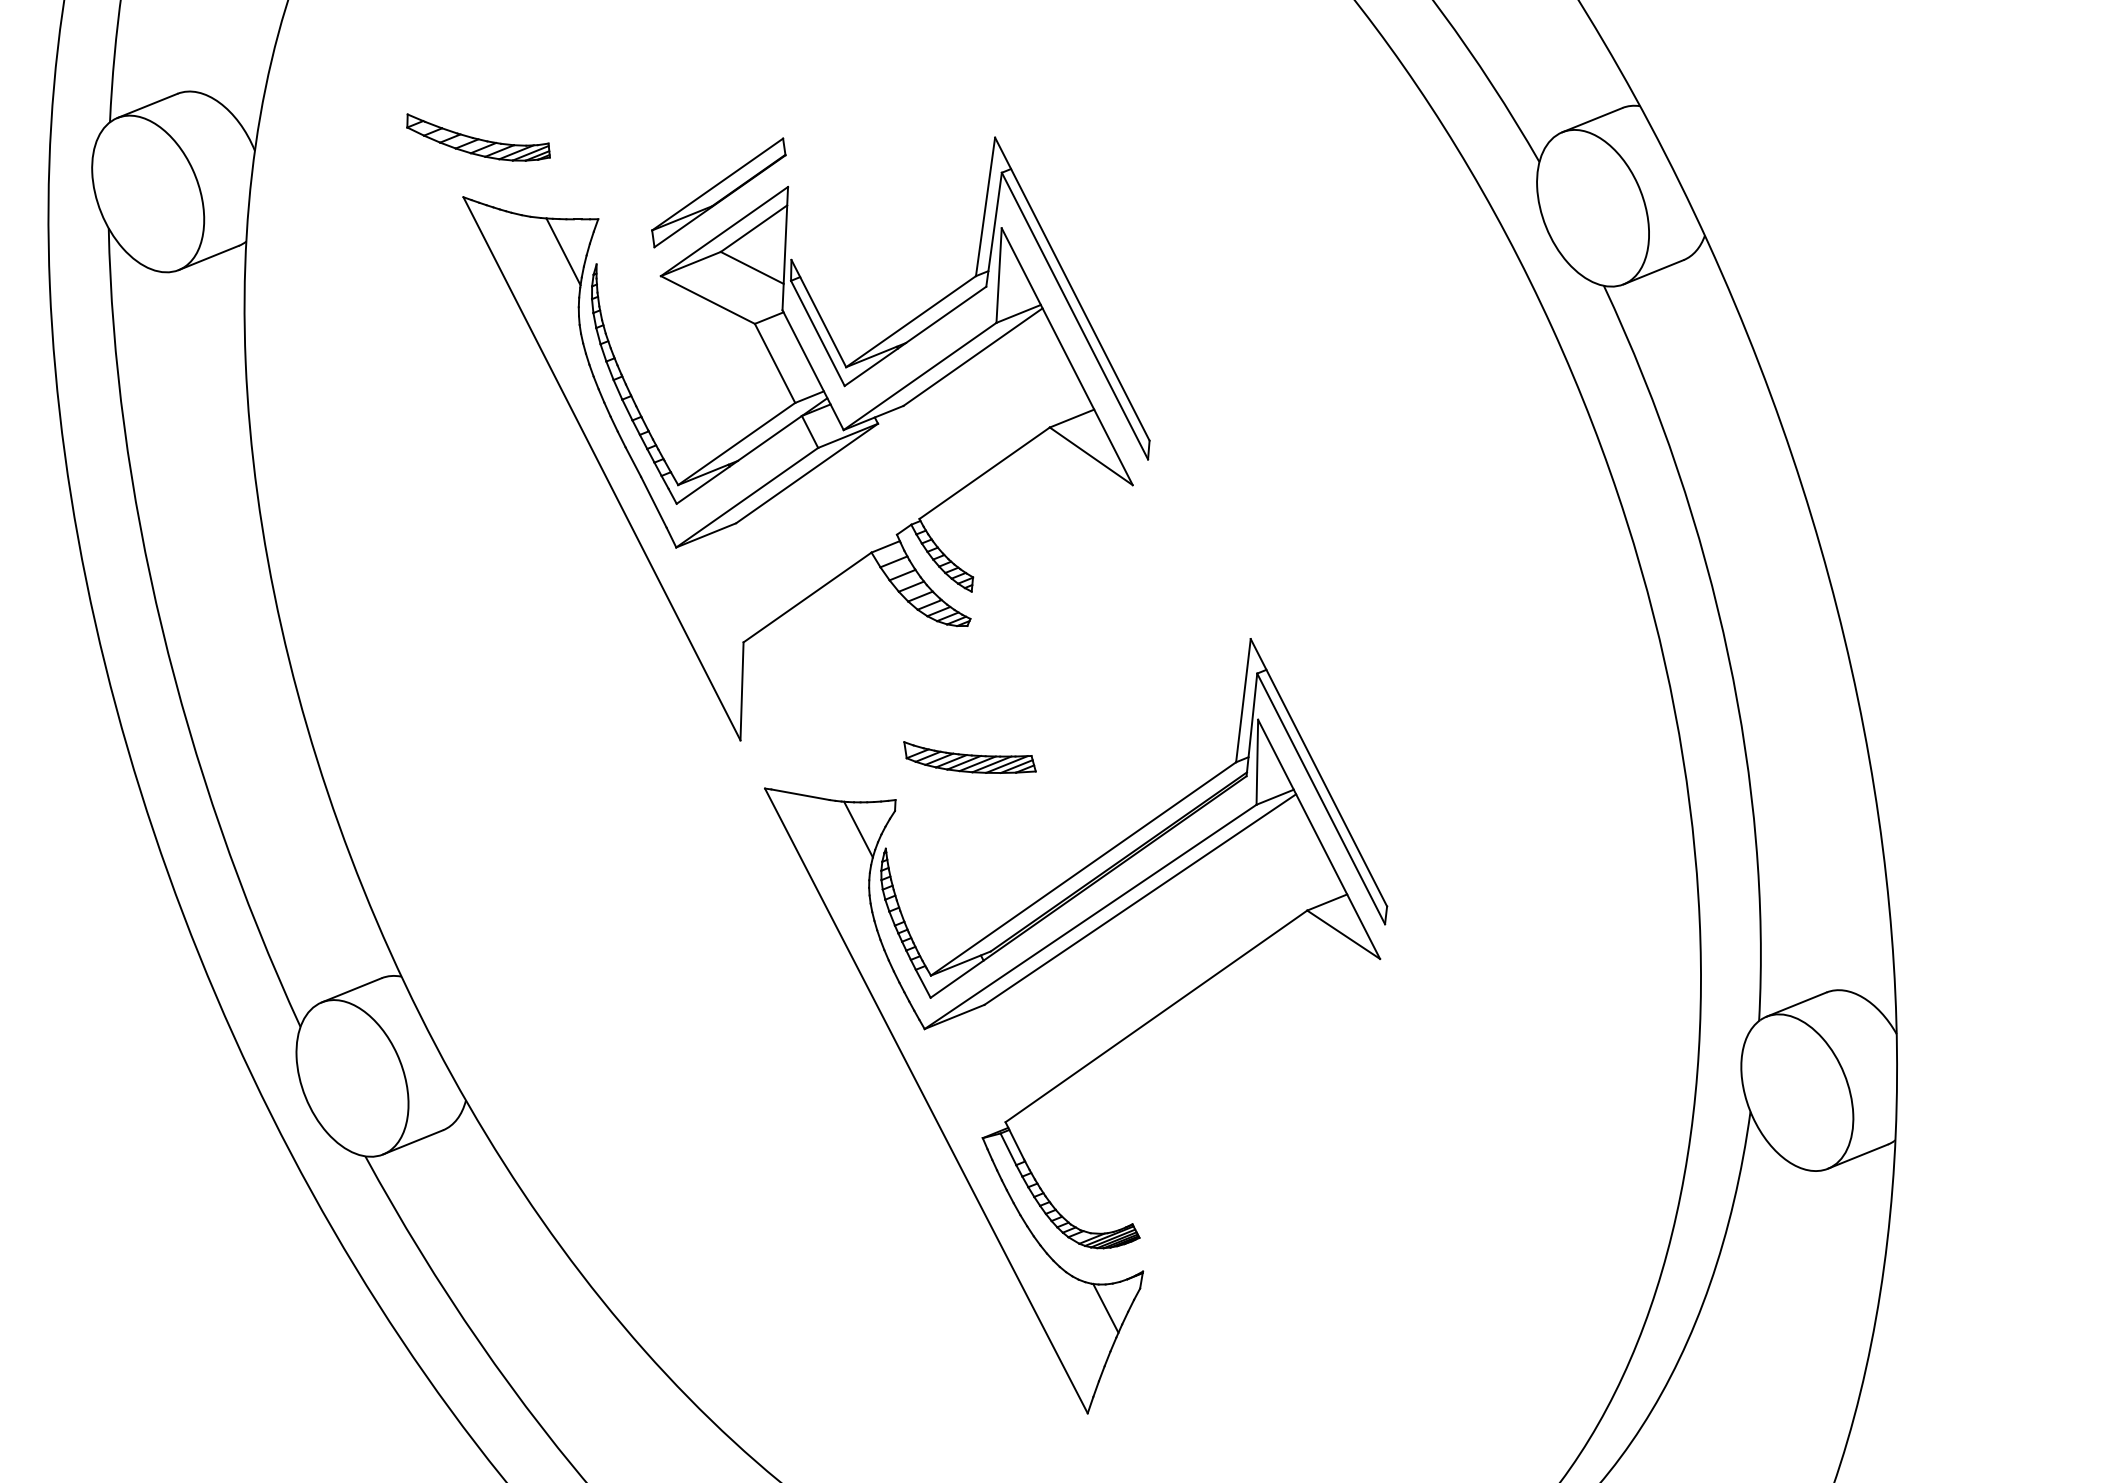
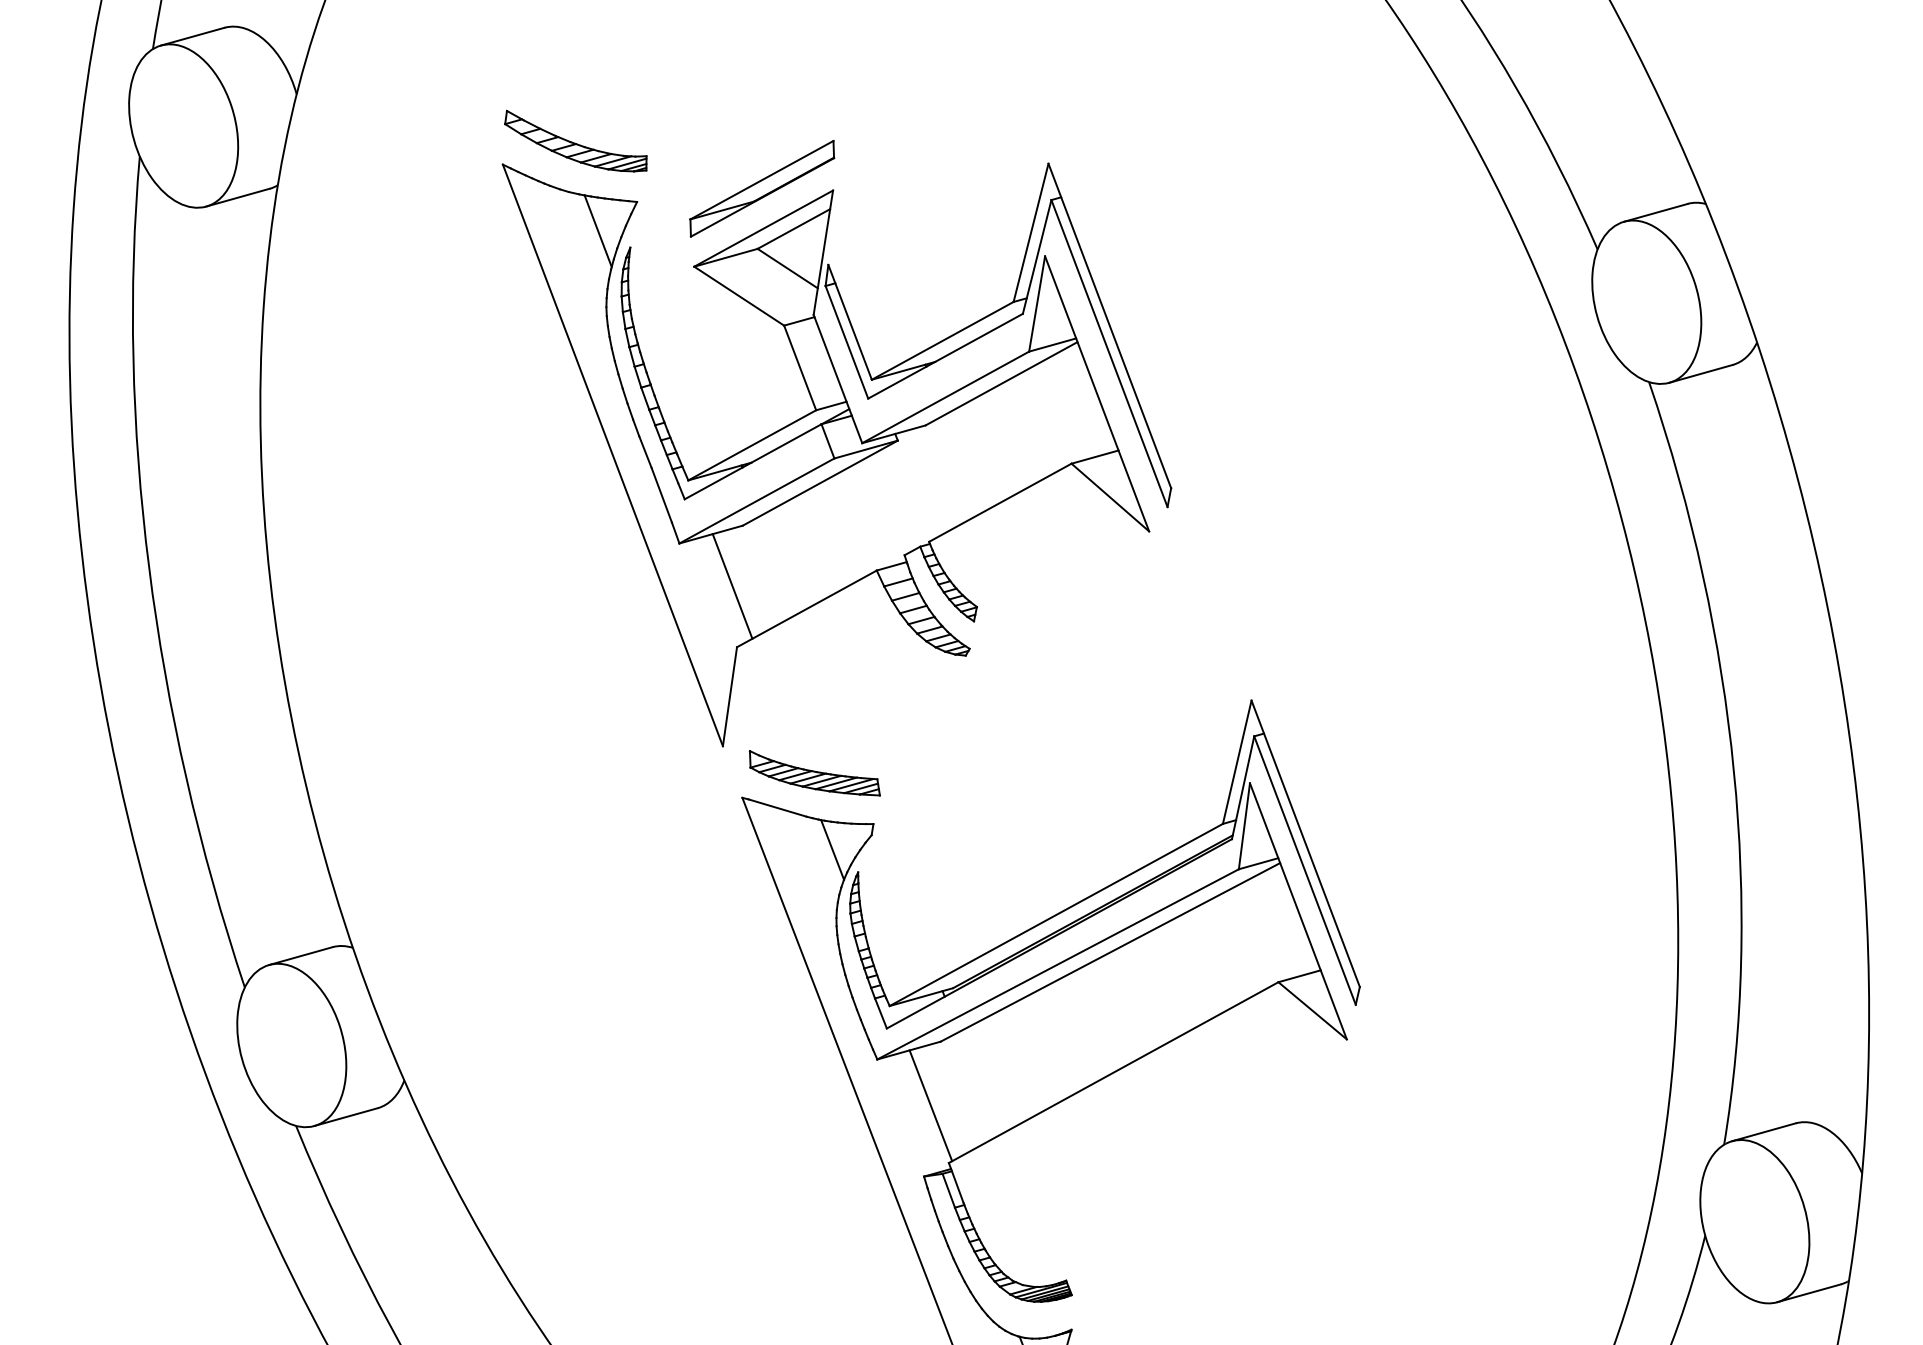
part: (478, 137) -> (576, 142), moved
line: (732, 583) -> (732, 586), added
part: (969, 757) -> (814, 773), moved
line: (981, 1068) -> (930, 1105), added

